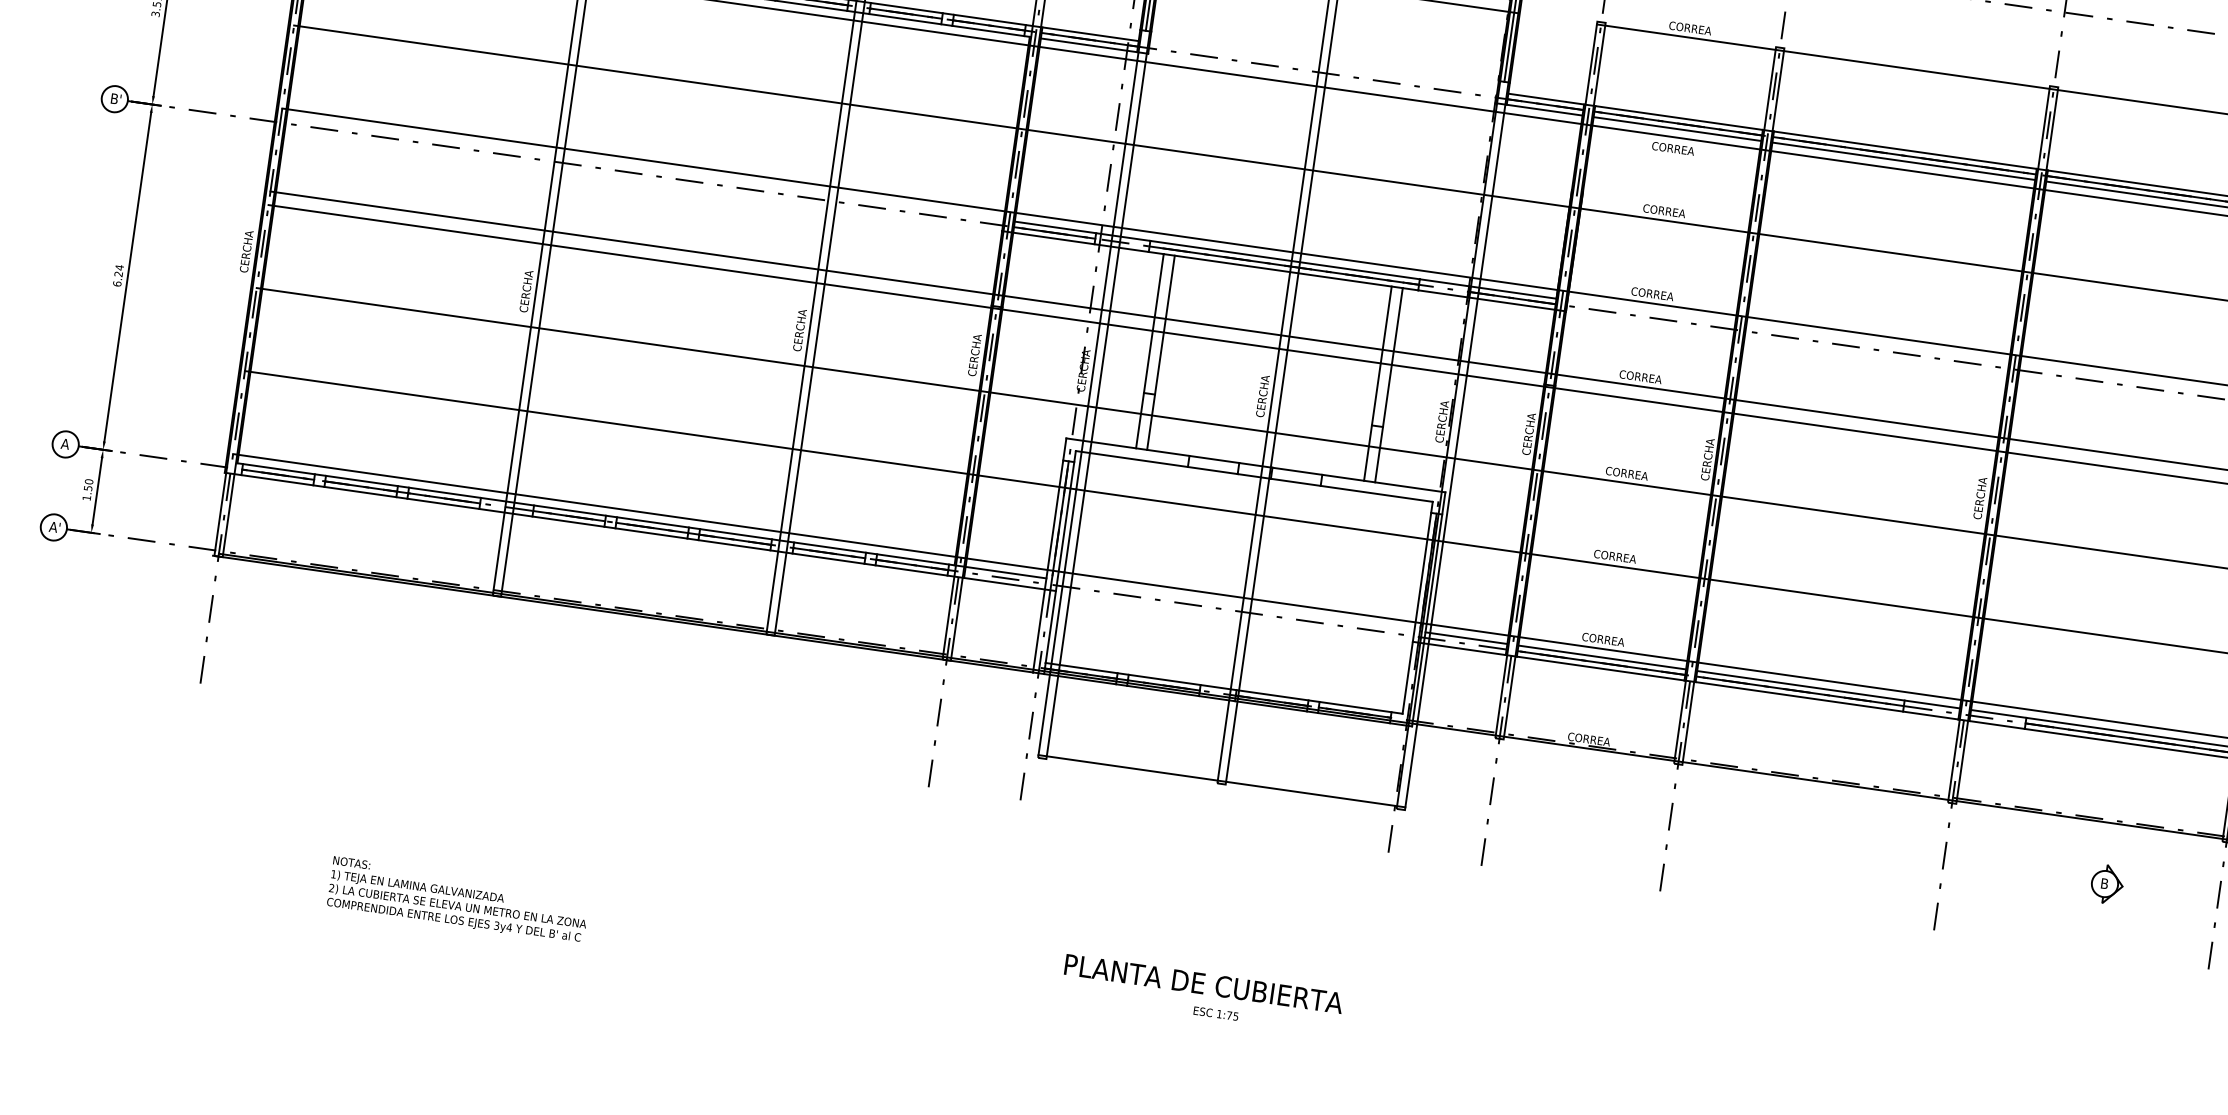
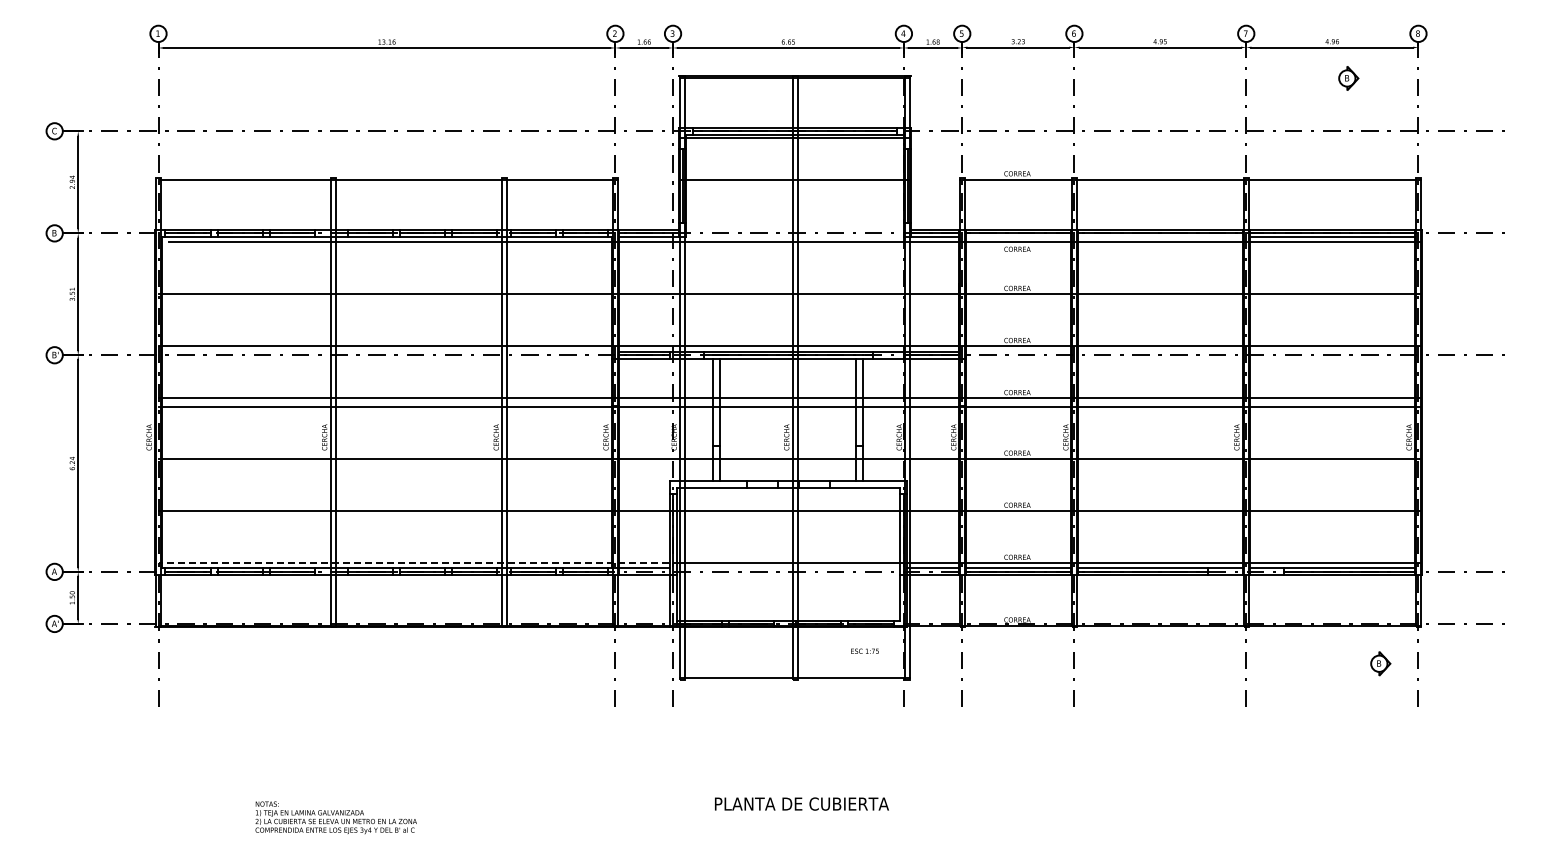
line: (1676, 128) -> (1017, 236), removed
line: (1902, 160) -> (1159, 236), removed
line: (649, 513) -> (419, 563), solid -> dashed
part: (2106, 883) -> (1380, 663), moved
text: (1215, 1012) -> (864, 650), moved

